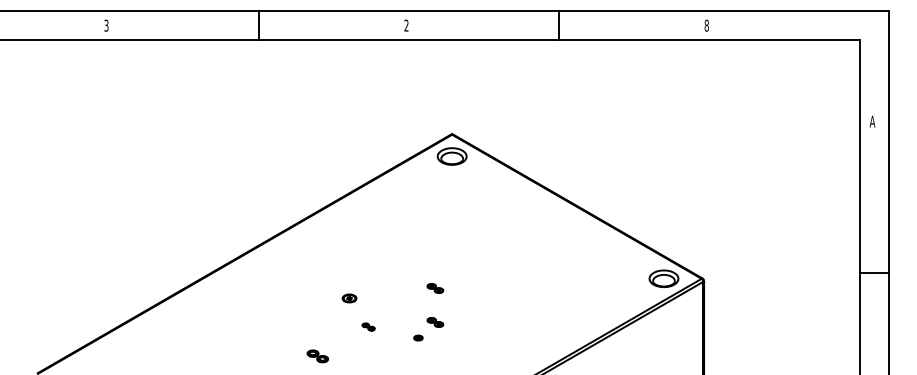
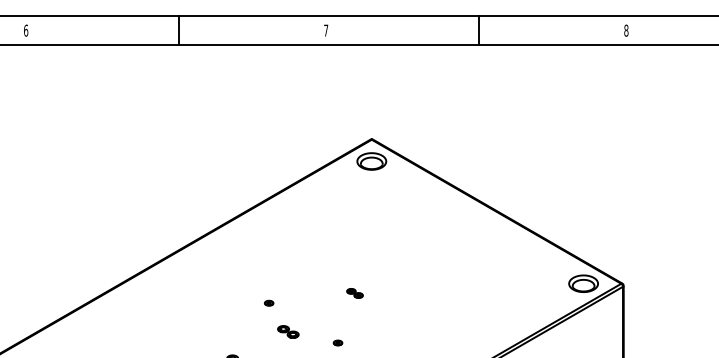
text: (106, 25) -> (26, 30), 3 -> 6
text: (406, 25) -> (326, 30), 2 -> 7
part: (349, 297) -> (269, 302), size x0.62
part: (435, 322) -> (355, 327), removed
part: (368, 326) -> (288, 331), size x1.67

